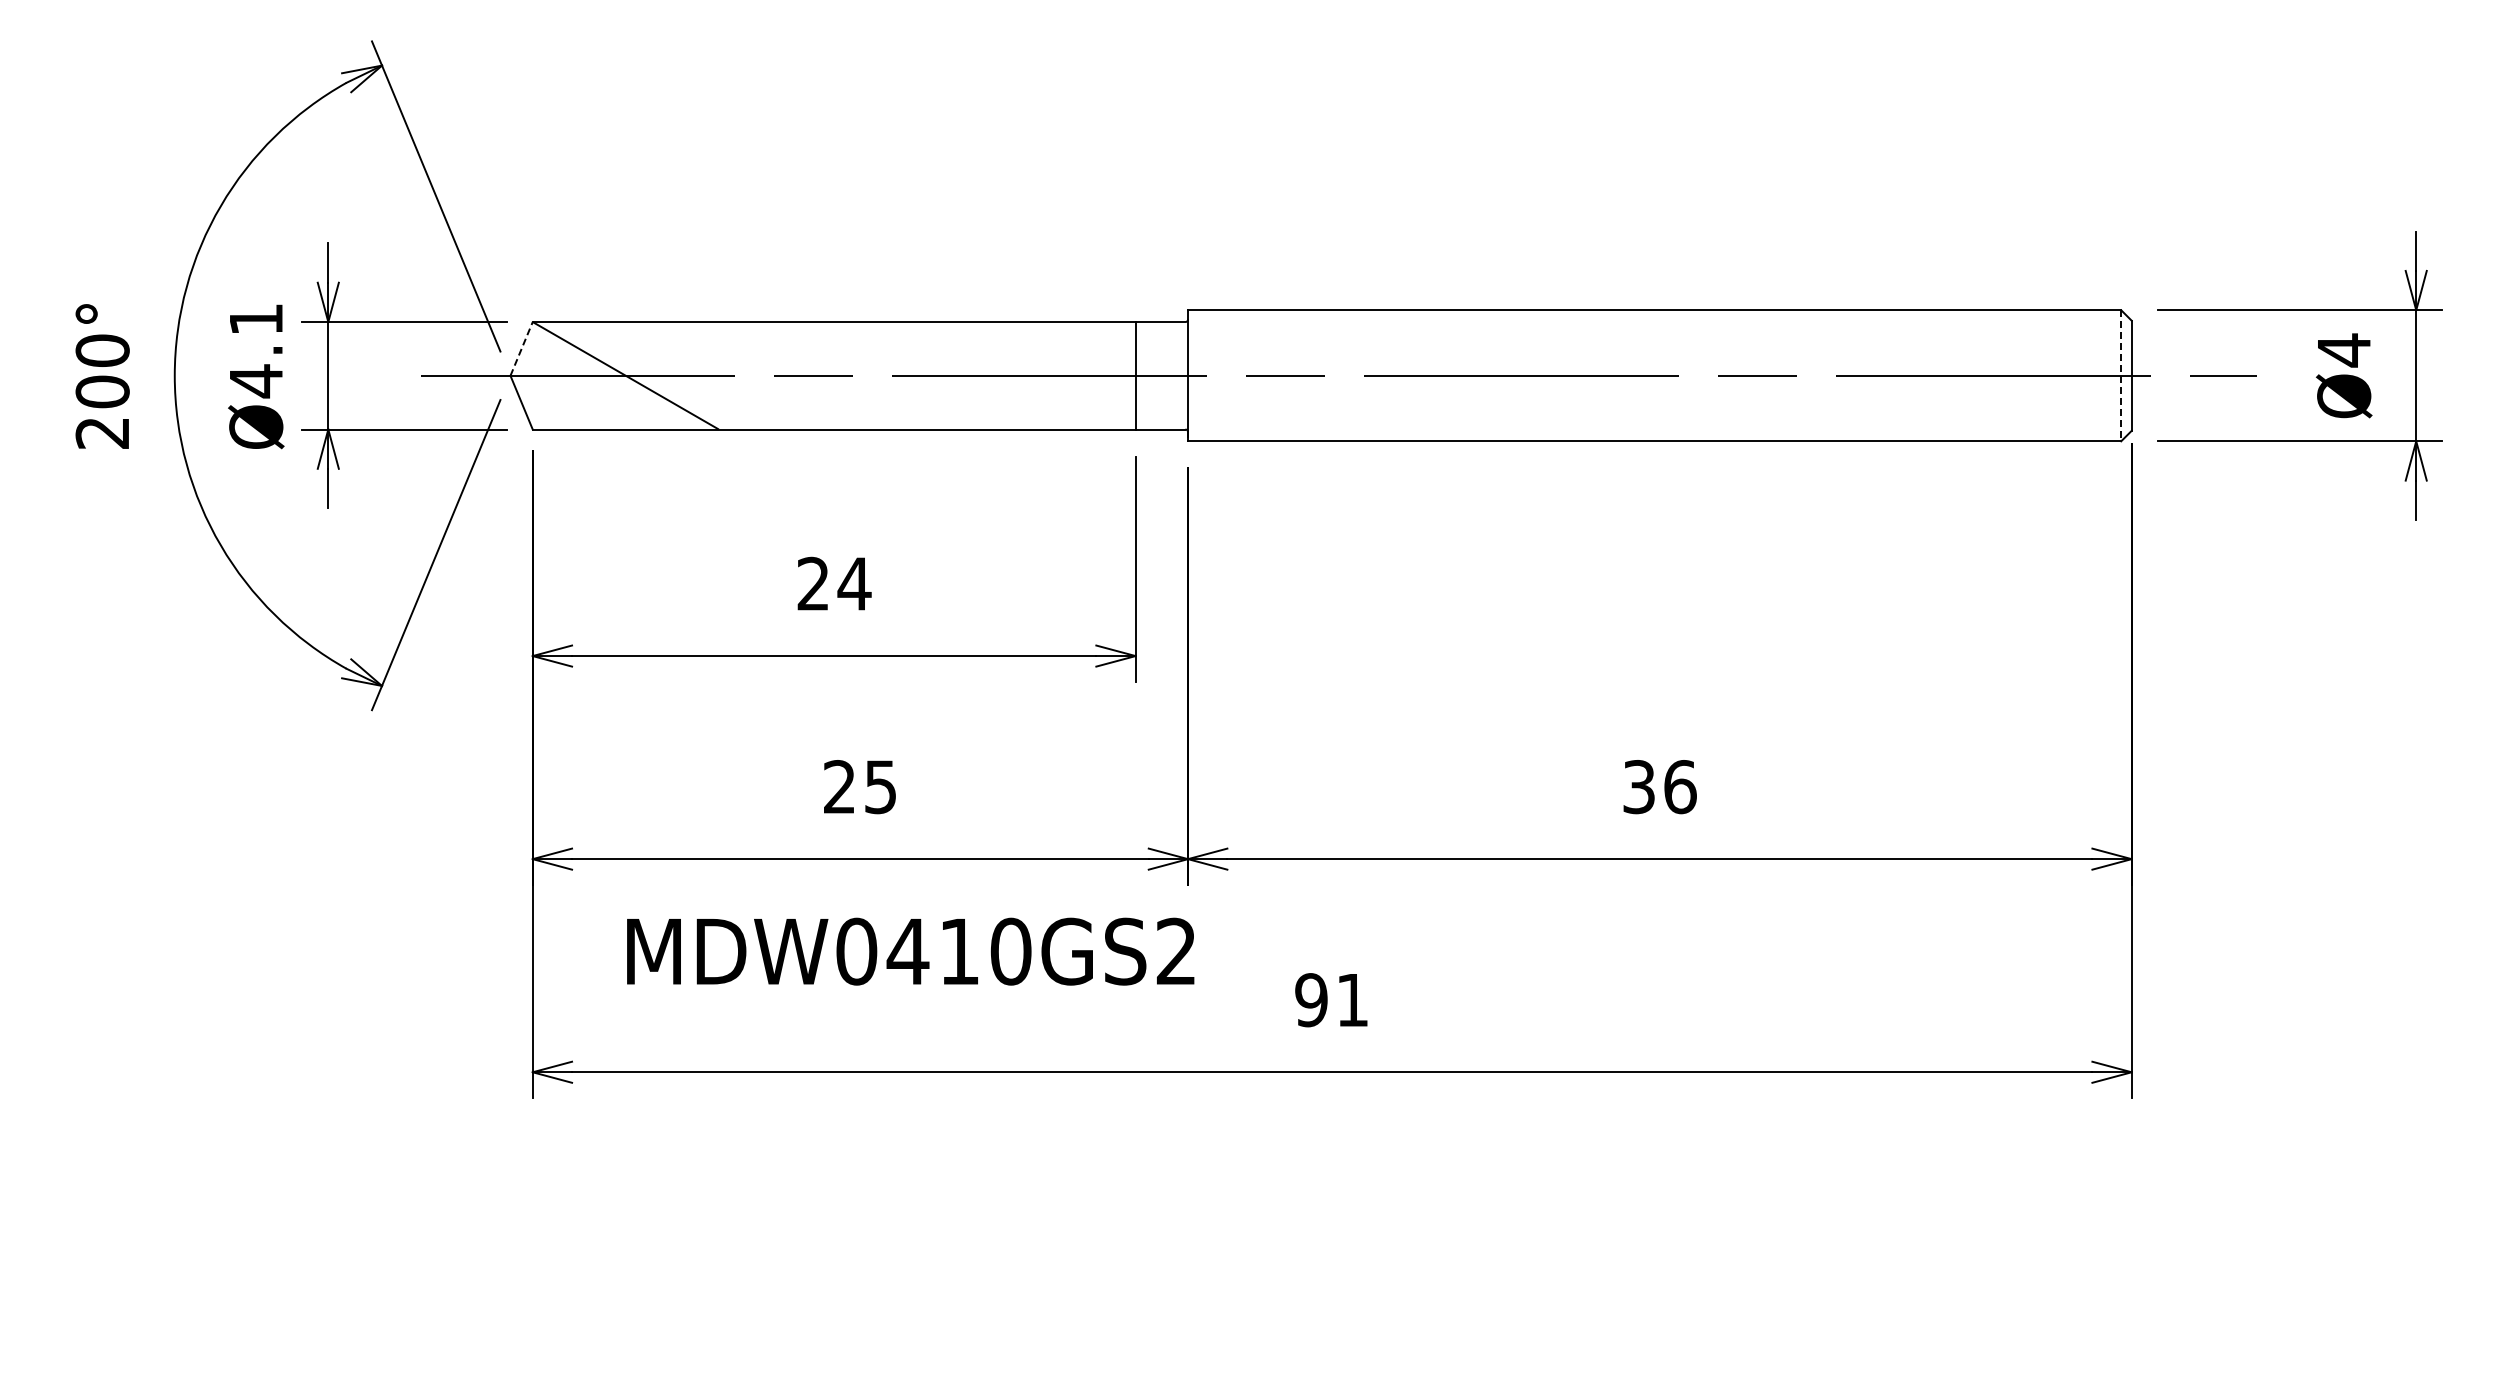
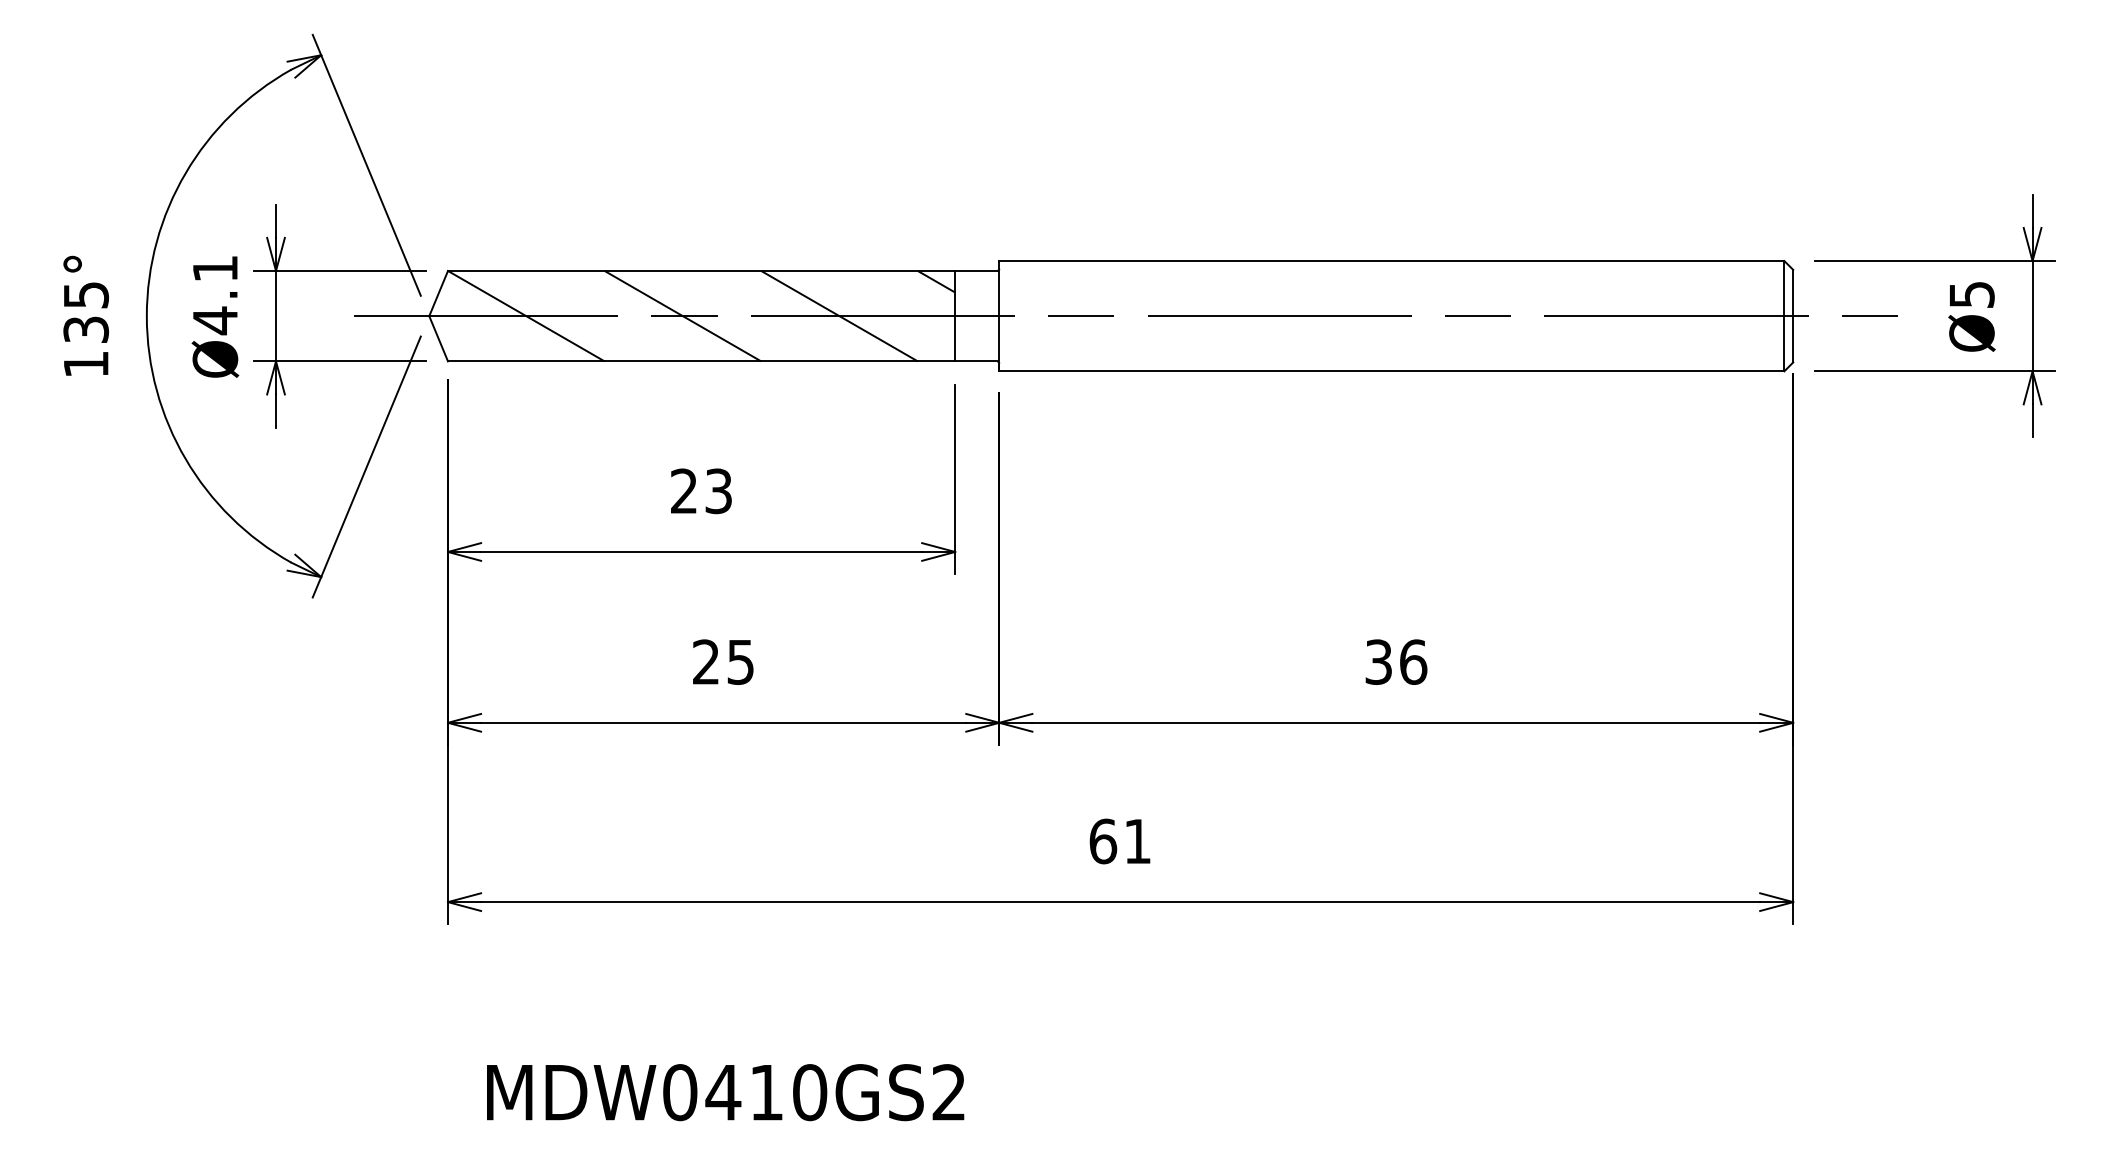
line: (1113, 334) -> (936, 281), added
line: (521, 348) -> (438, 293), dashed -> solid
text: (2344, 350) -> (1972, 294), Ø4 -> Ø5
line: (811, 375) -> (682, 315), added
line: (998, 375) -> (839, 315), added
line: (2121, 375) -> (1784, 315), dashed -> solid
text: (102, 391) -> (86, 329), 200° -> 135°
text: (854, 583) -> (718, 490), 24 -> 23
text: (910, 951) -> (725, 1092), moved
text: (1311, 1000) -> (1103, 841), 91 -> 61

